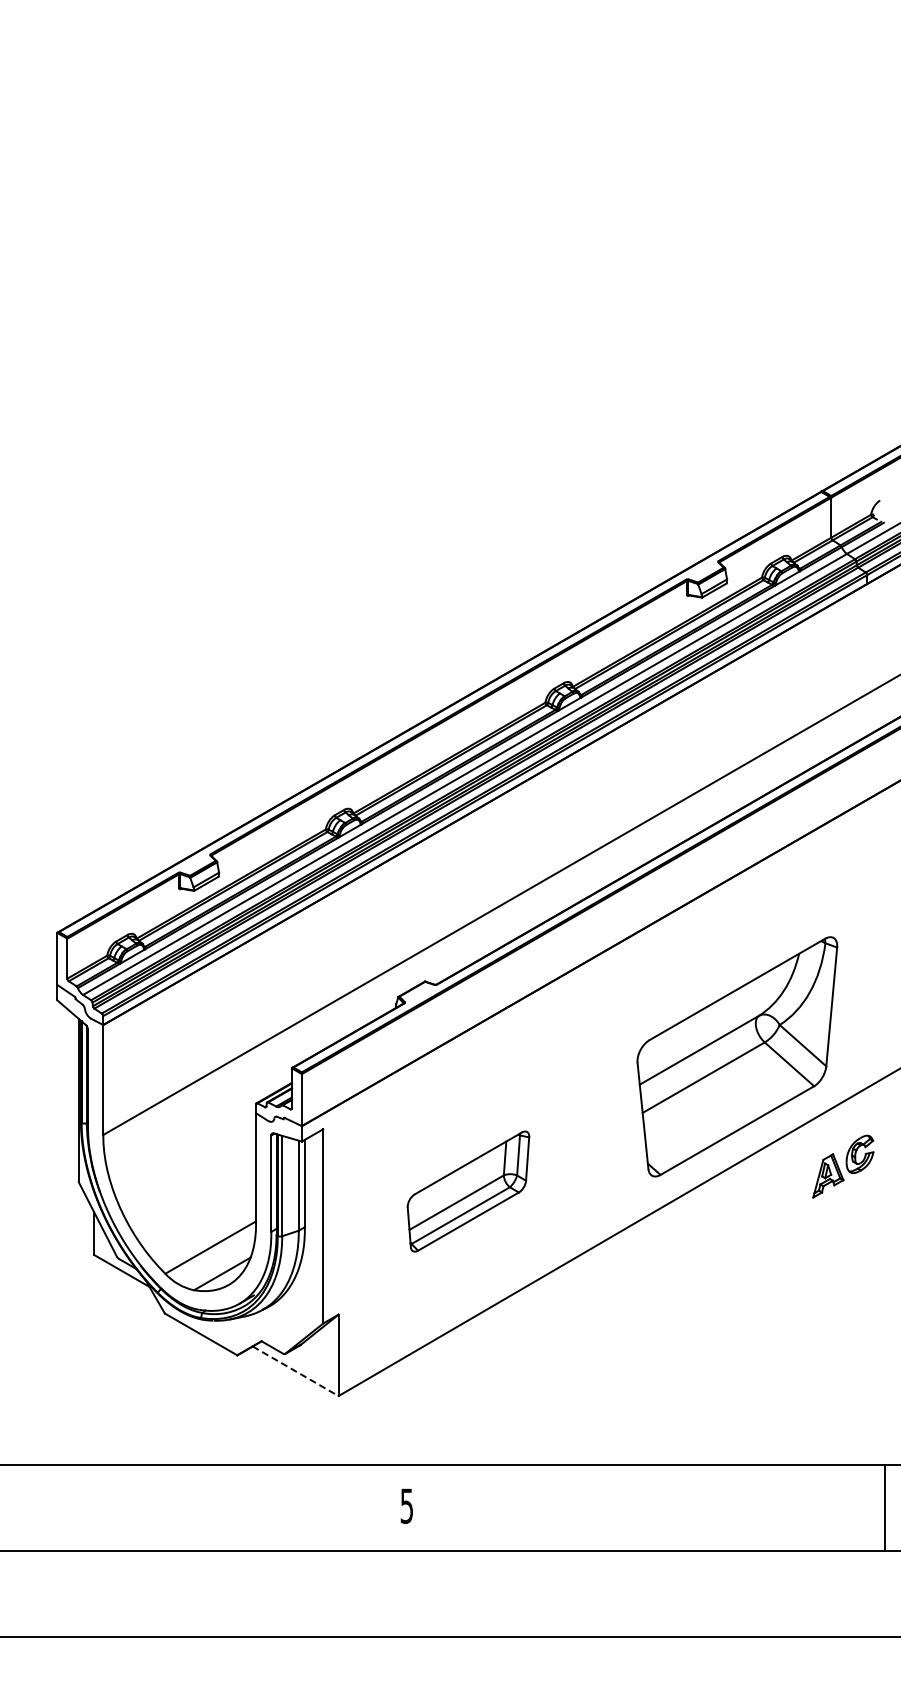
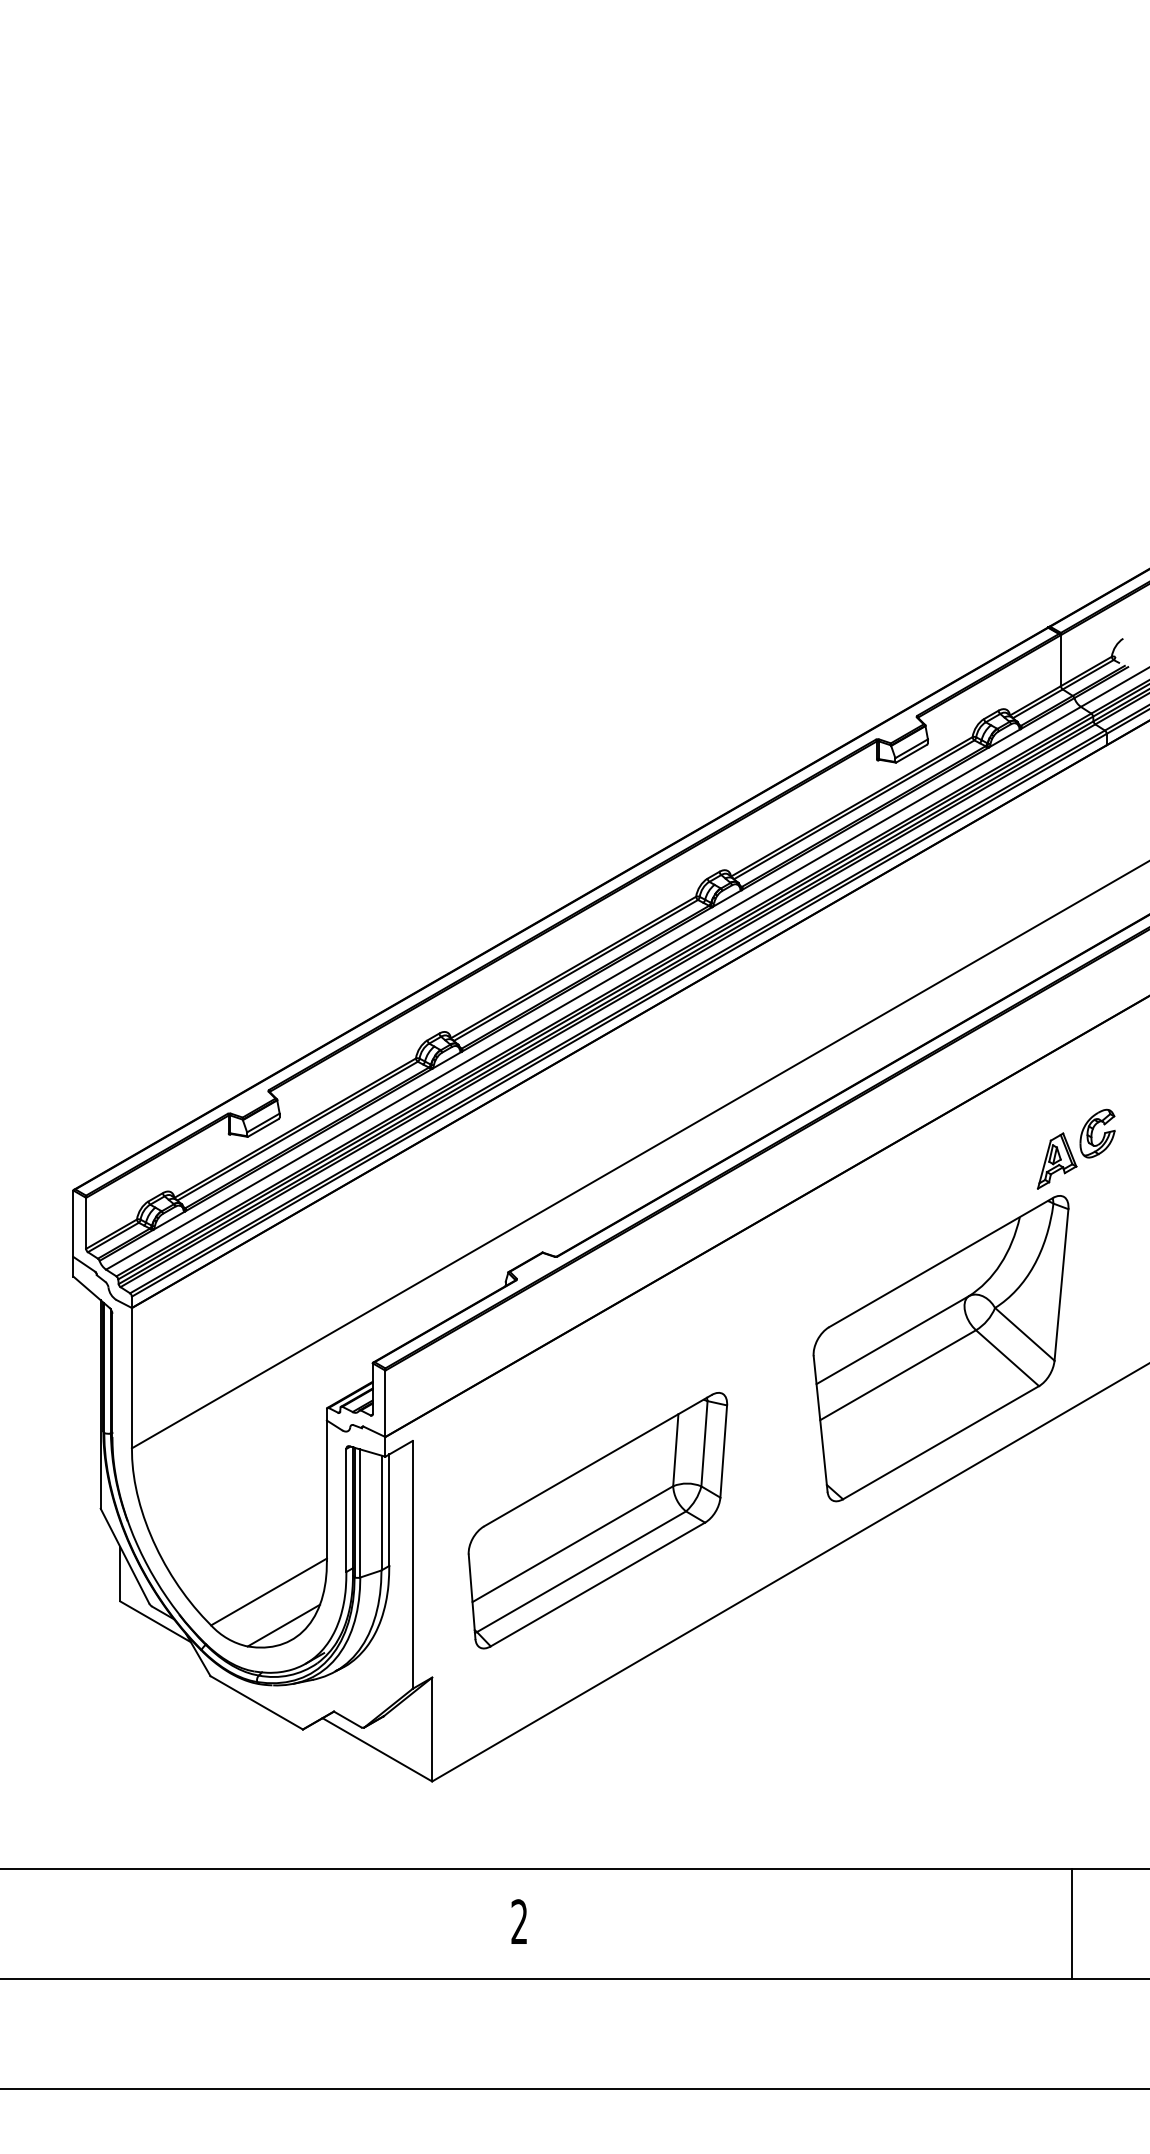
part: (843, 1166) -> (1076, 1149), moved
part: (468, 1191) -> (597, 1520), size x1.67
line: (295, 1371) -> (377, 1750), dashed -> solid
text: (406, 1505) -> (518, 1921), 5 -> 2
line: (885, 1507) -> (1072, 1923), moved

